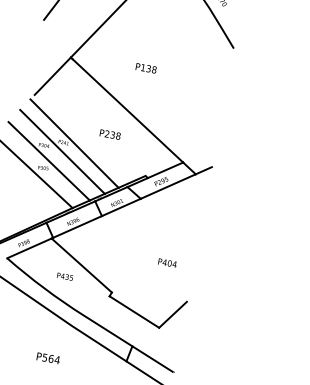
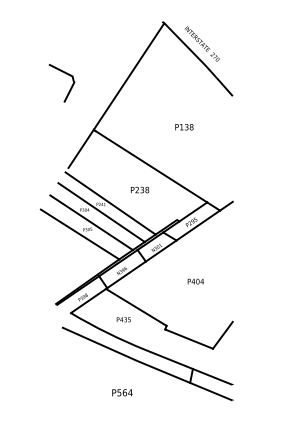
text: (146, 68) -> (184, 127), moved
text: (167, 262) -> (195, 281), moved

